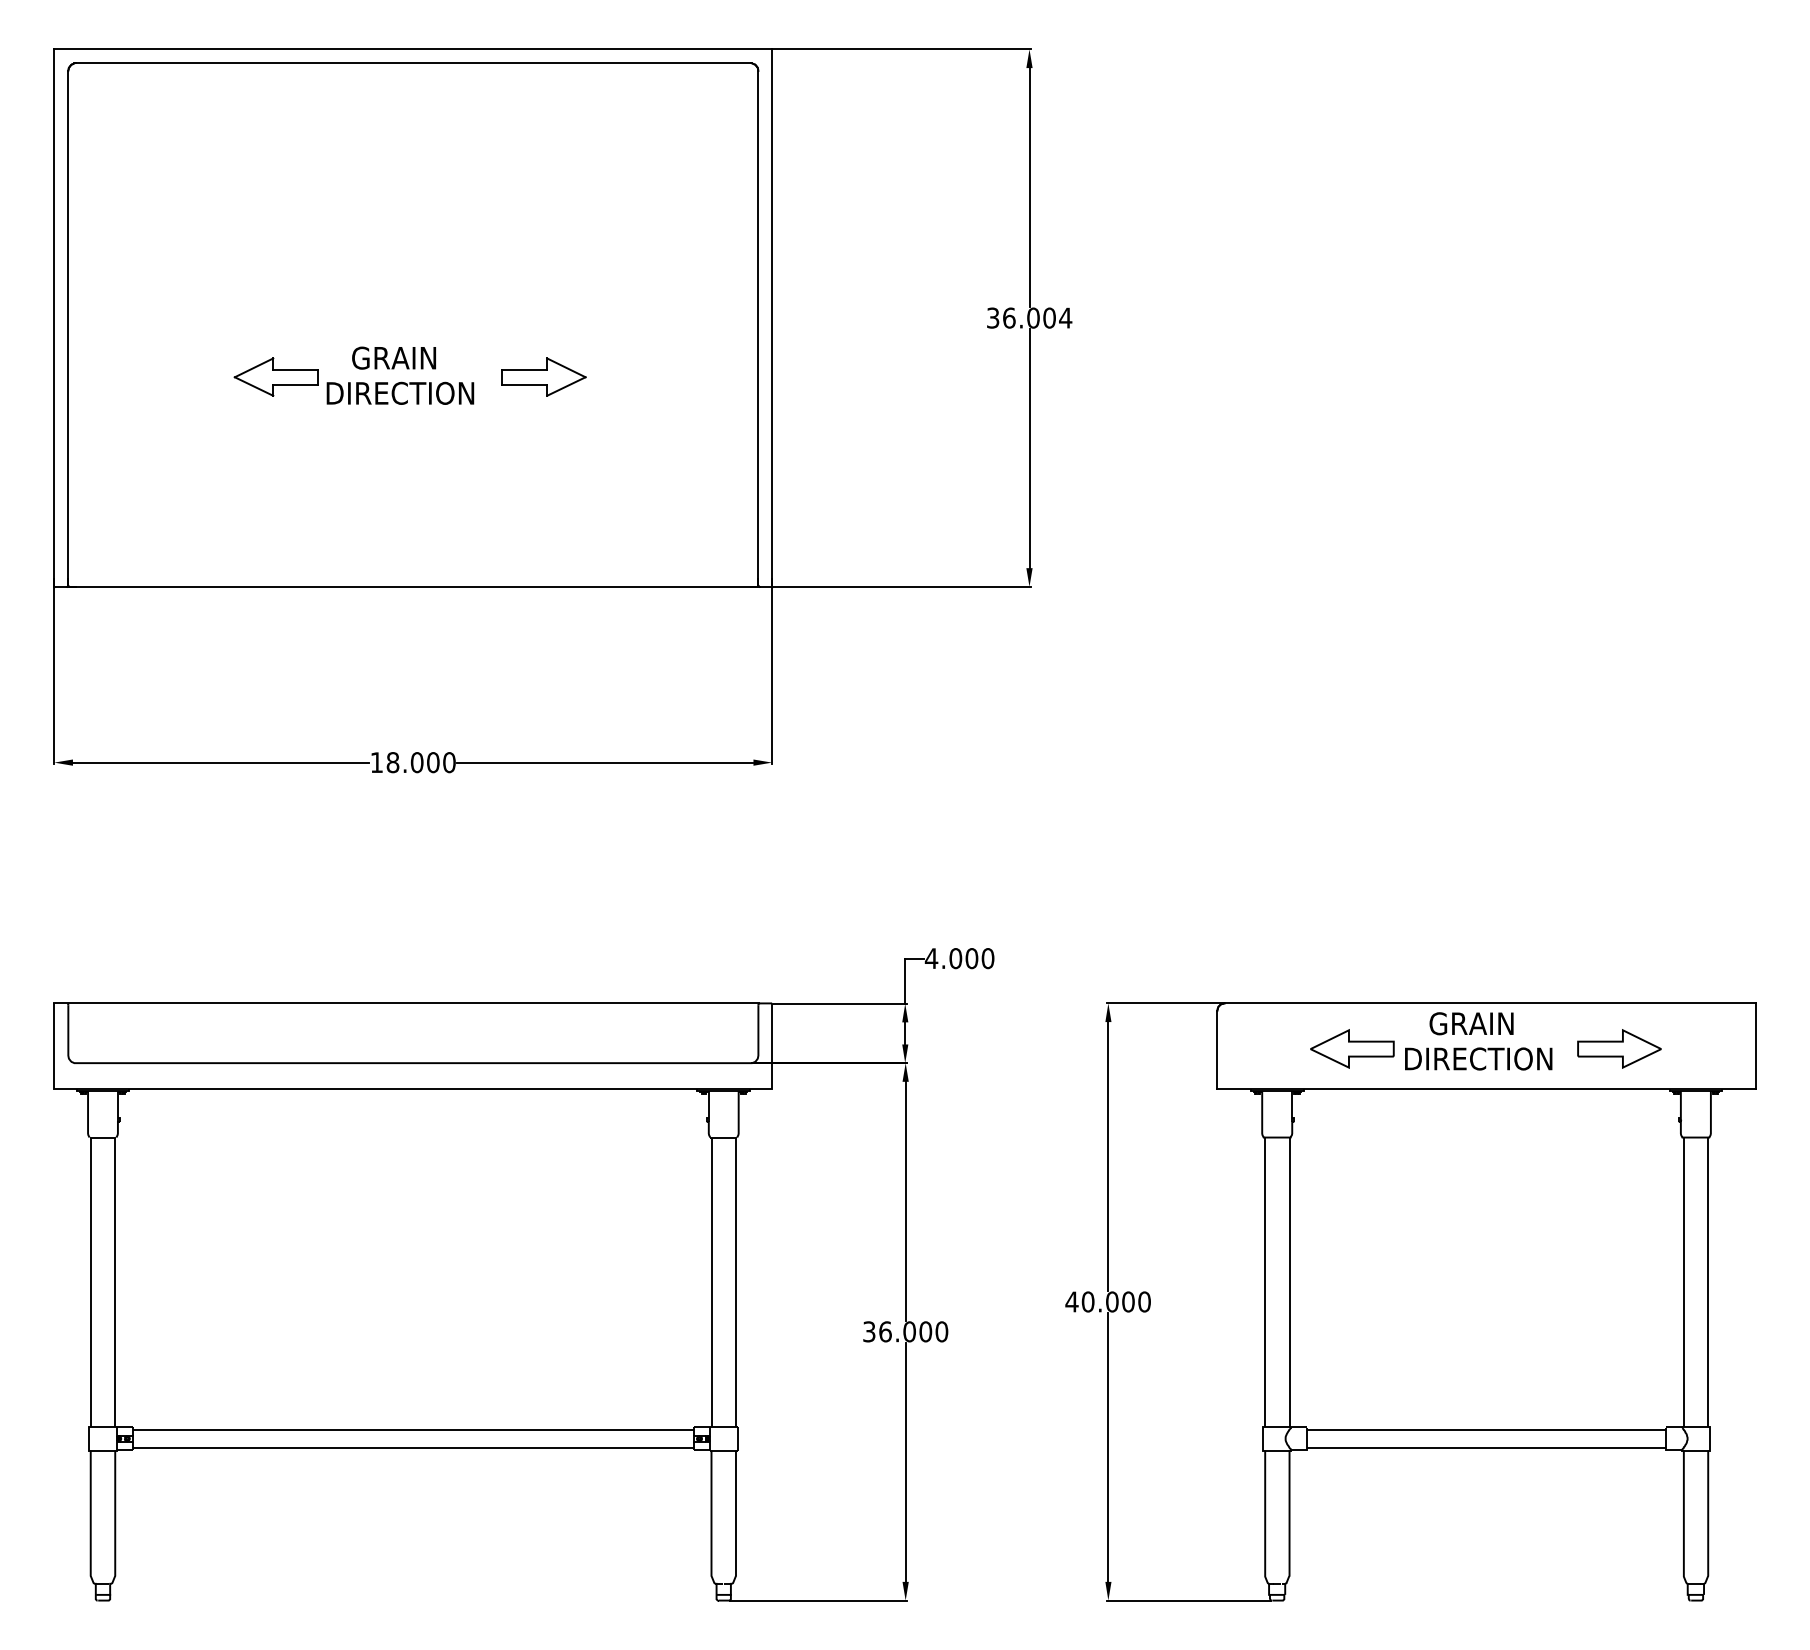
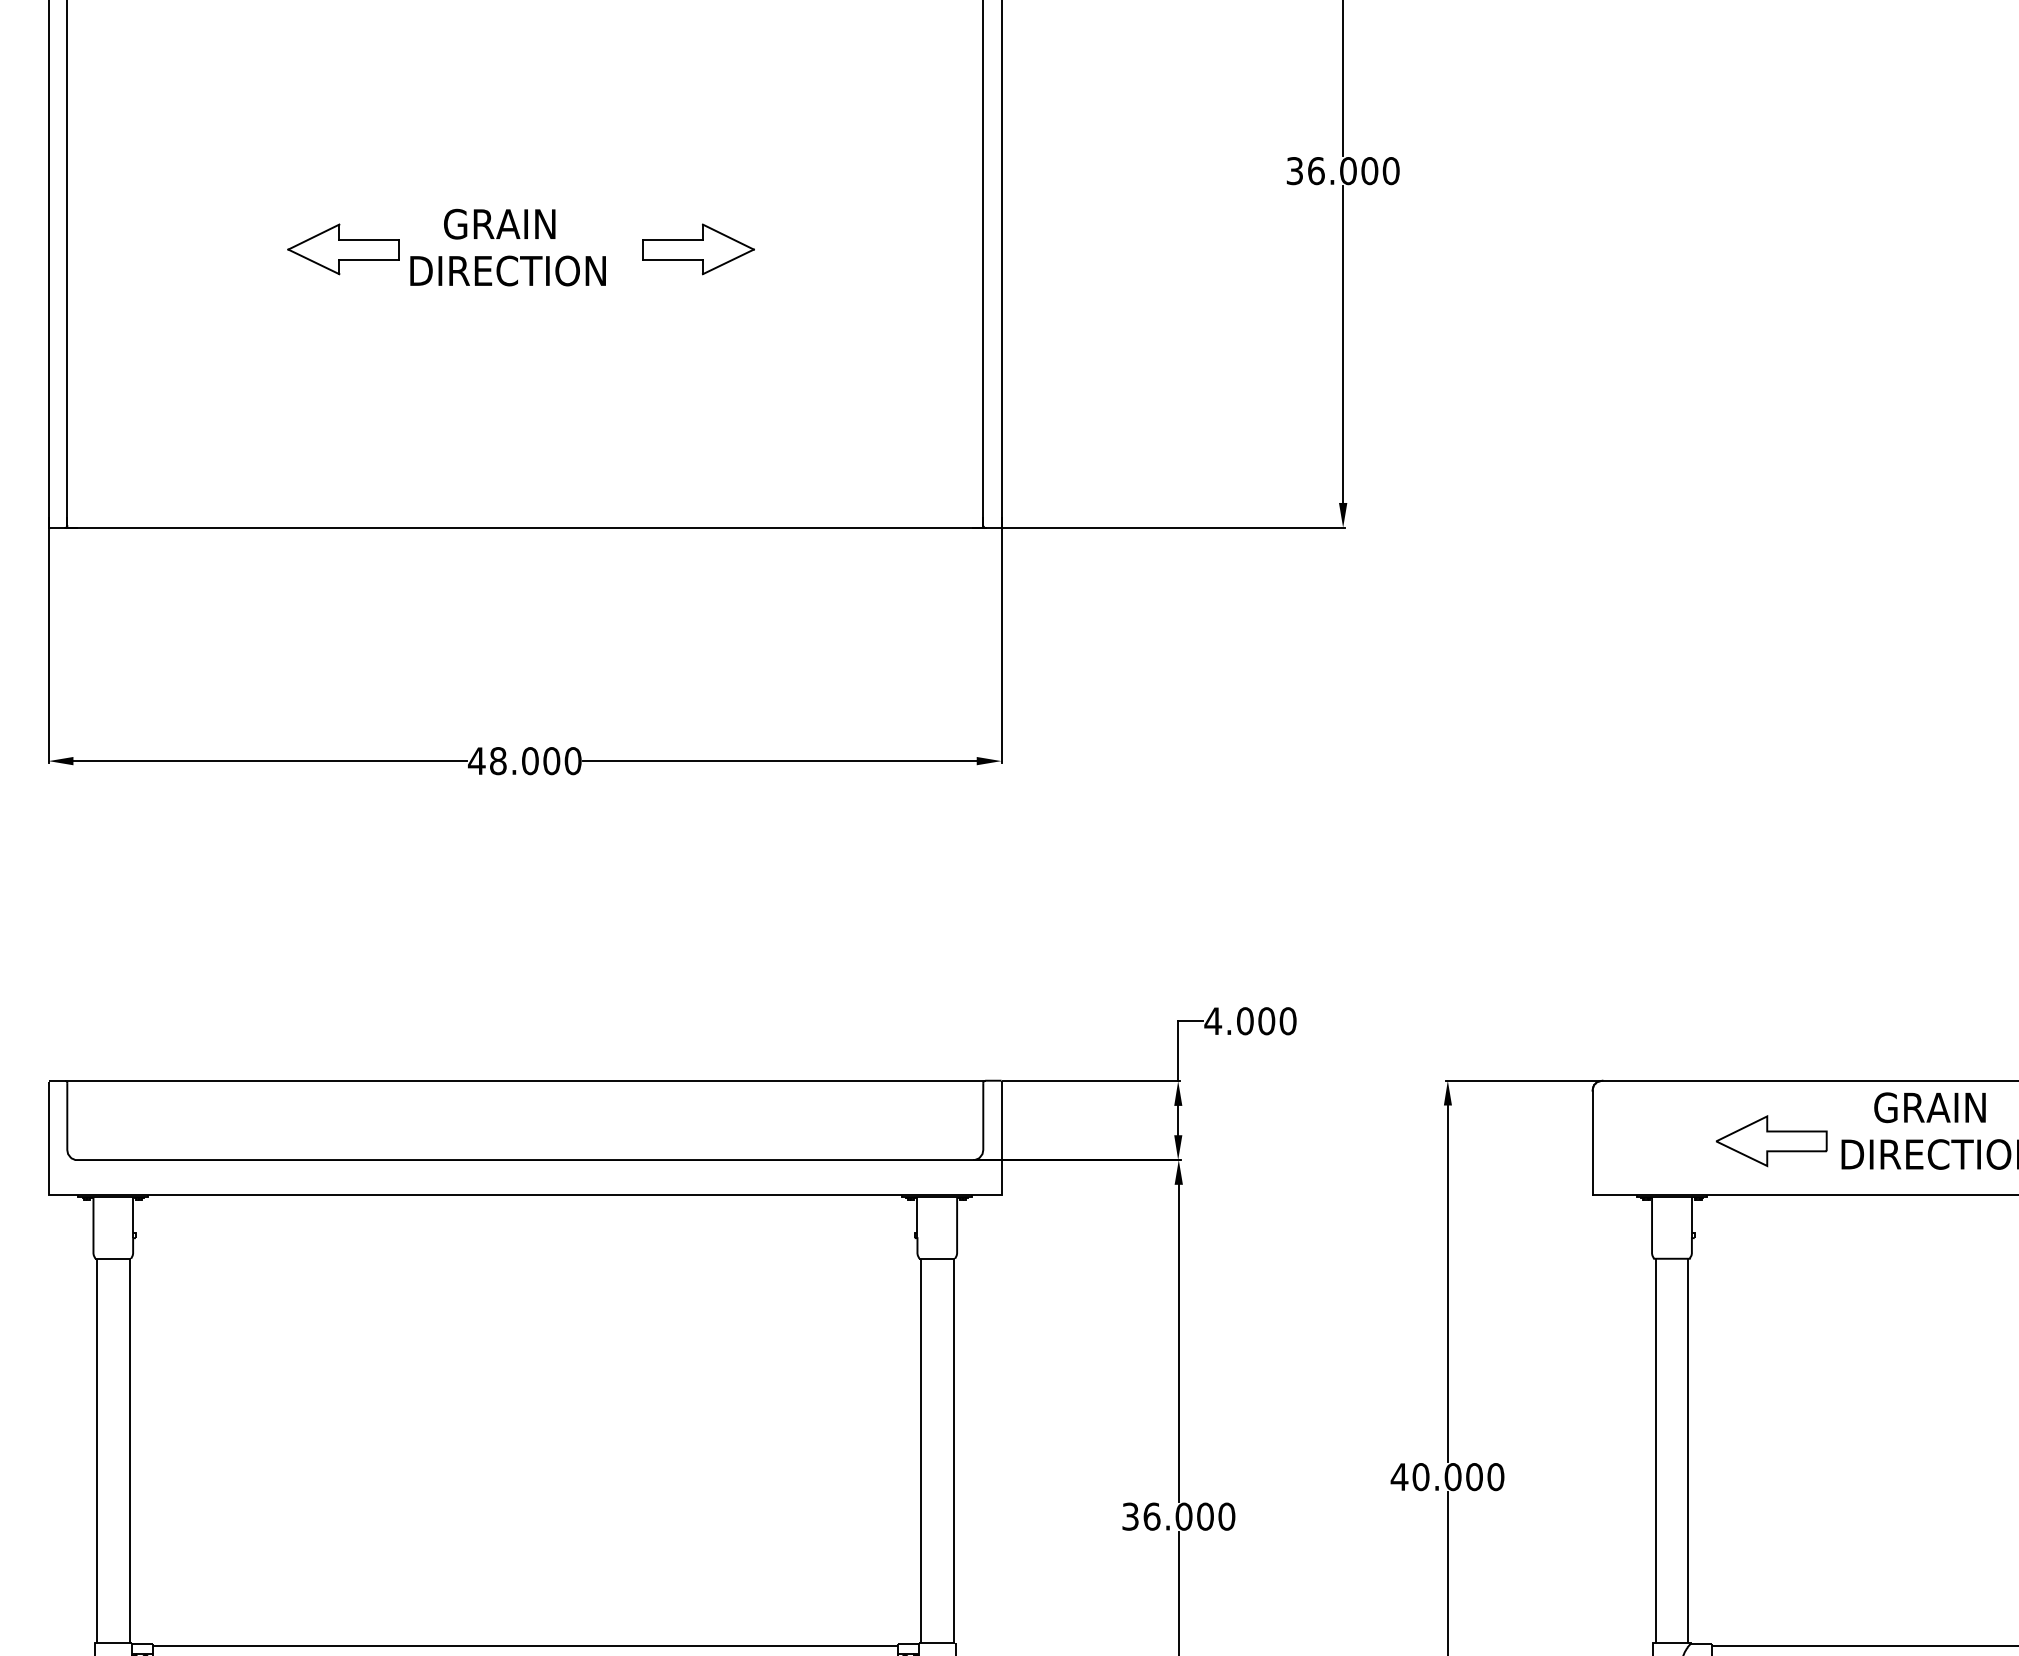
text: (1065, 317) -> (1390, 170), 36.004 -> 36.000
text: (376, 762) -> (476, 760), 18.000 -> 48.000

